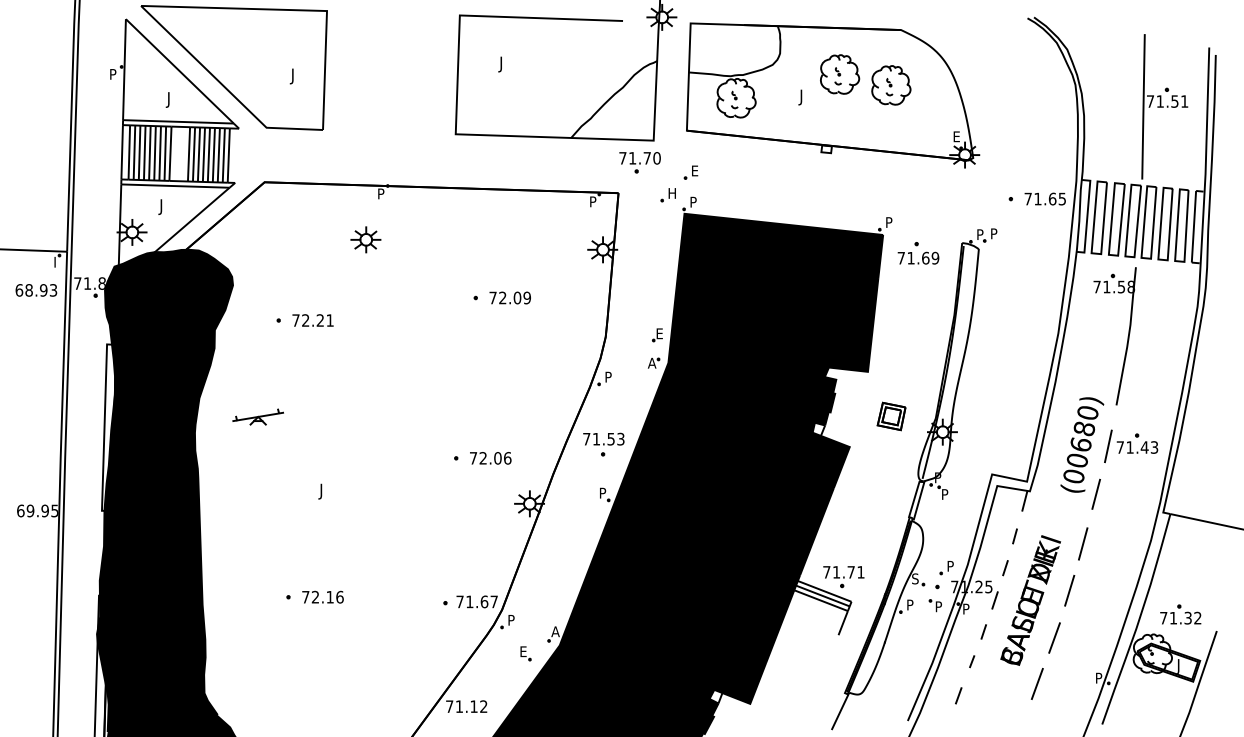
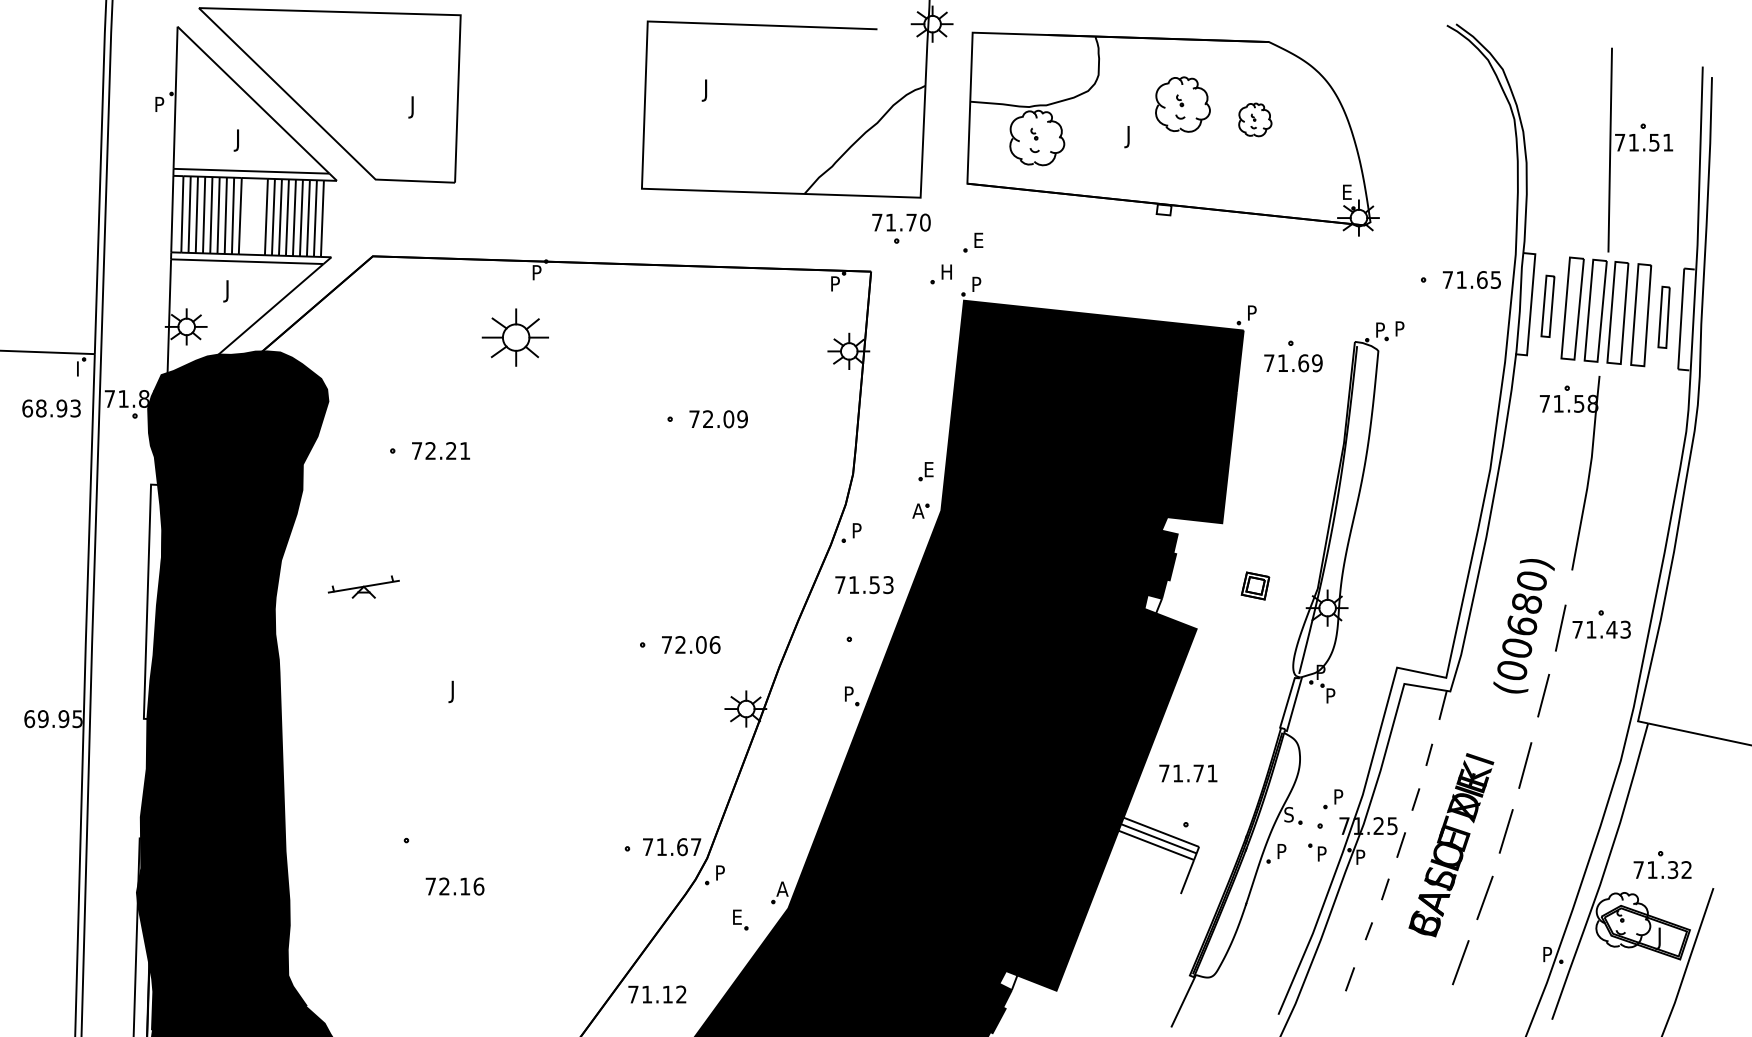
part: (891, 85) -> (1255, 119), size x0.6
part: (1098, 217) -> (1547, 306), size x0.6
part: (1181, 225) -> (1663, 317), size x0.6
part: (365, 239) -> (515, 336), size x1.6
part: (891, 416) -> (1255, 585), size x0.7
text: (603, 439) -> (864, 585), moved
text: (843, 572) -> (1188, 773), moved
text: (322, 597) -> (454, 886), moved

